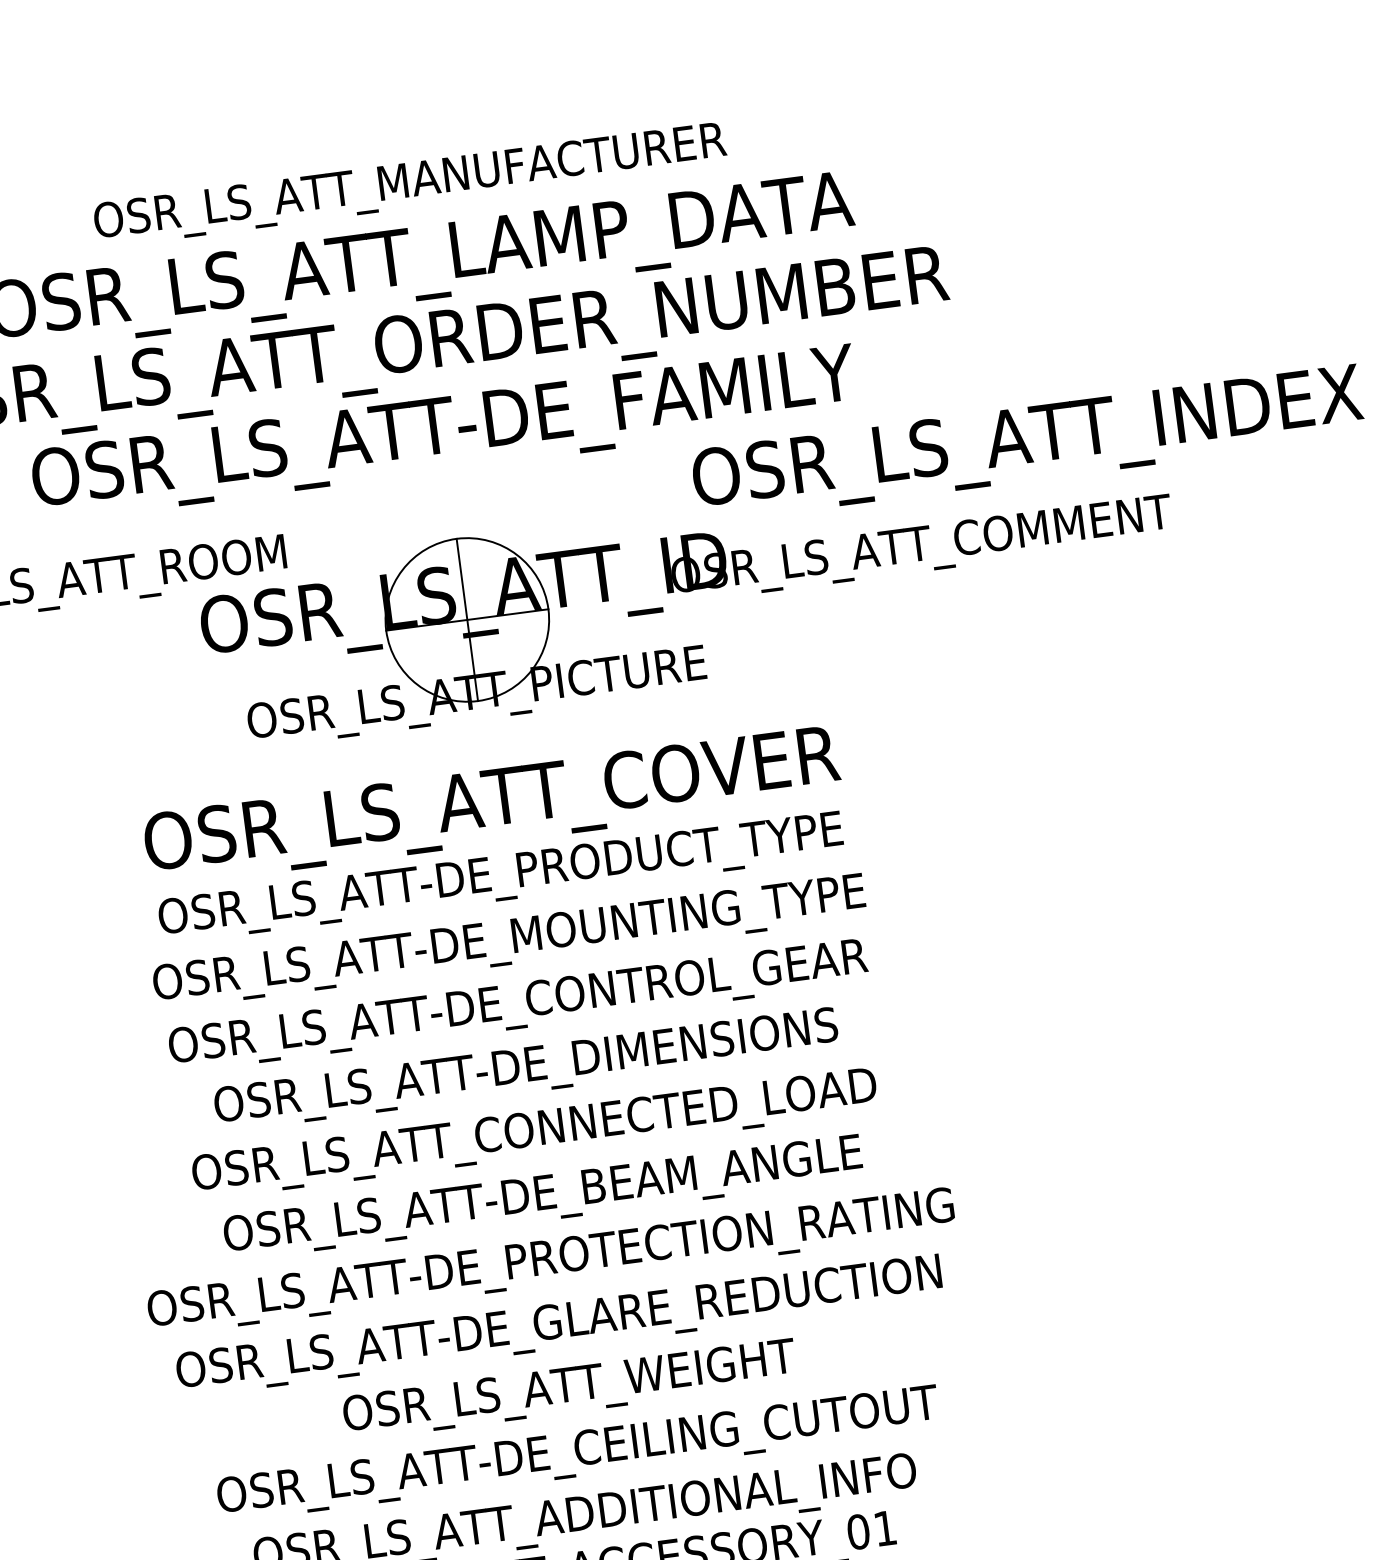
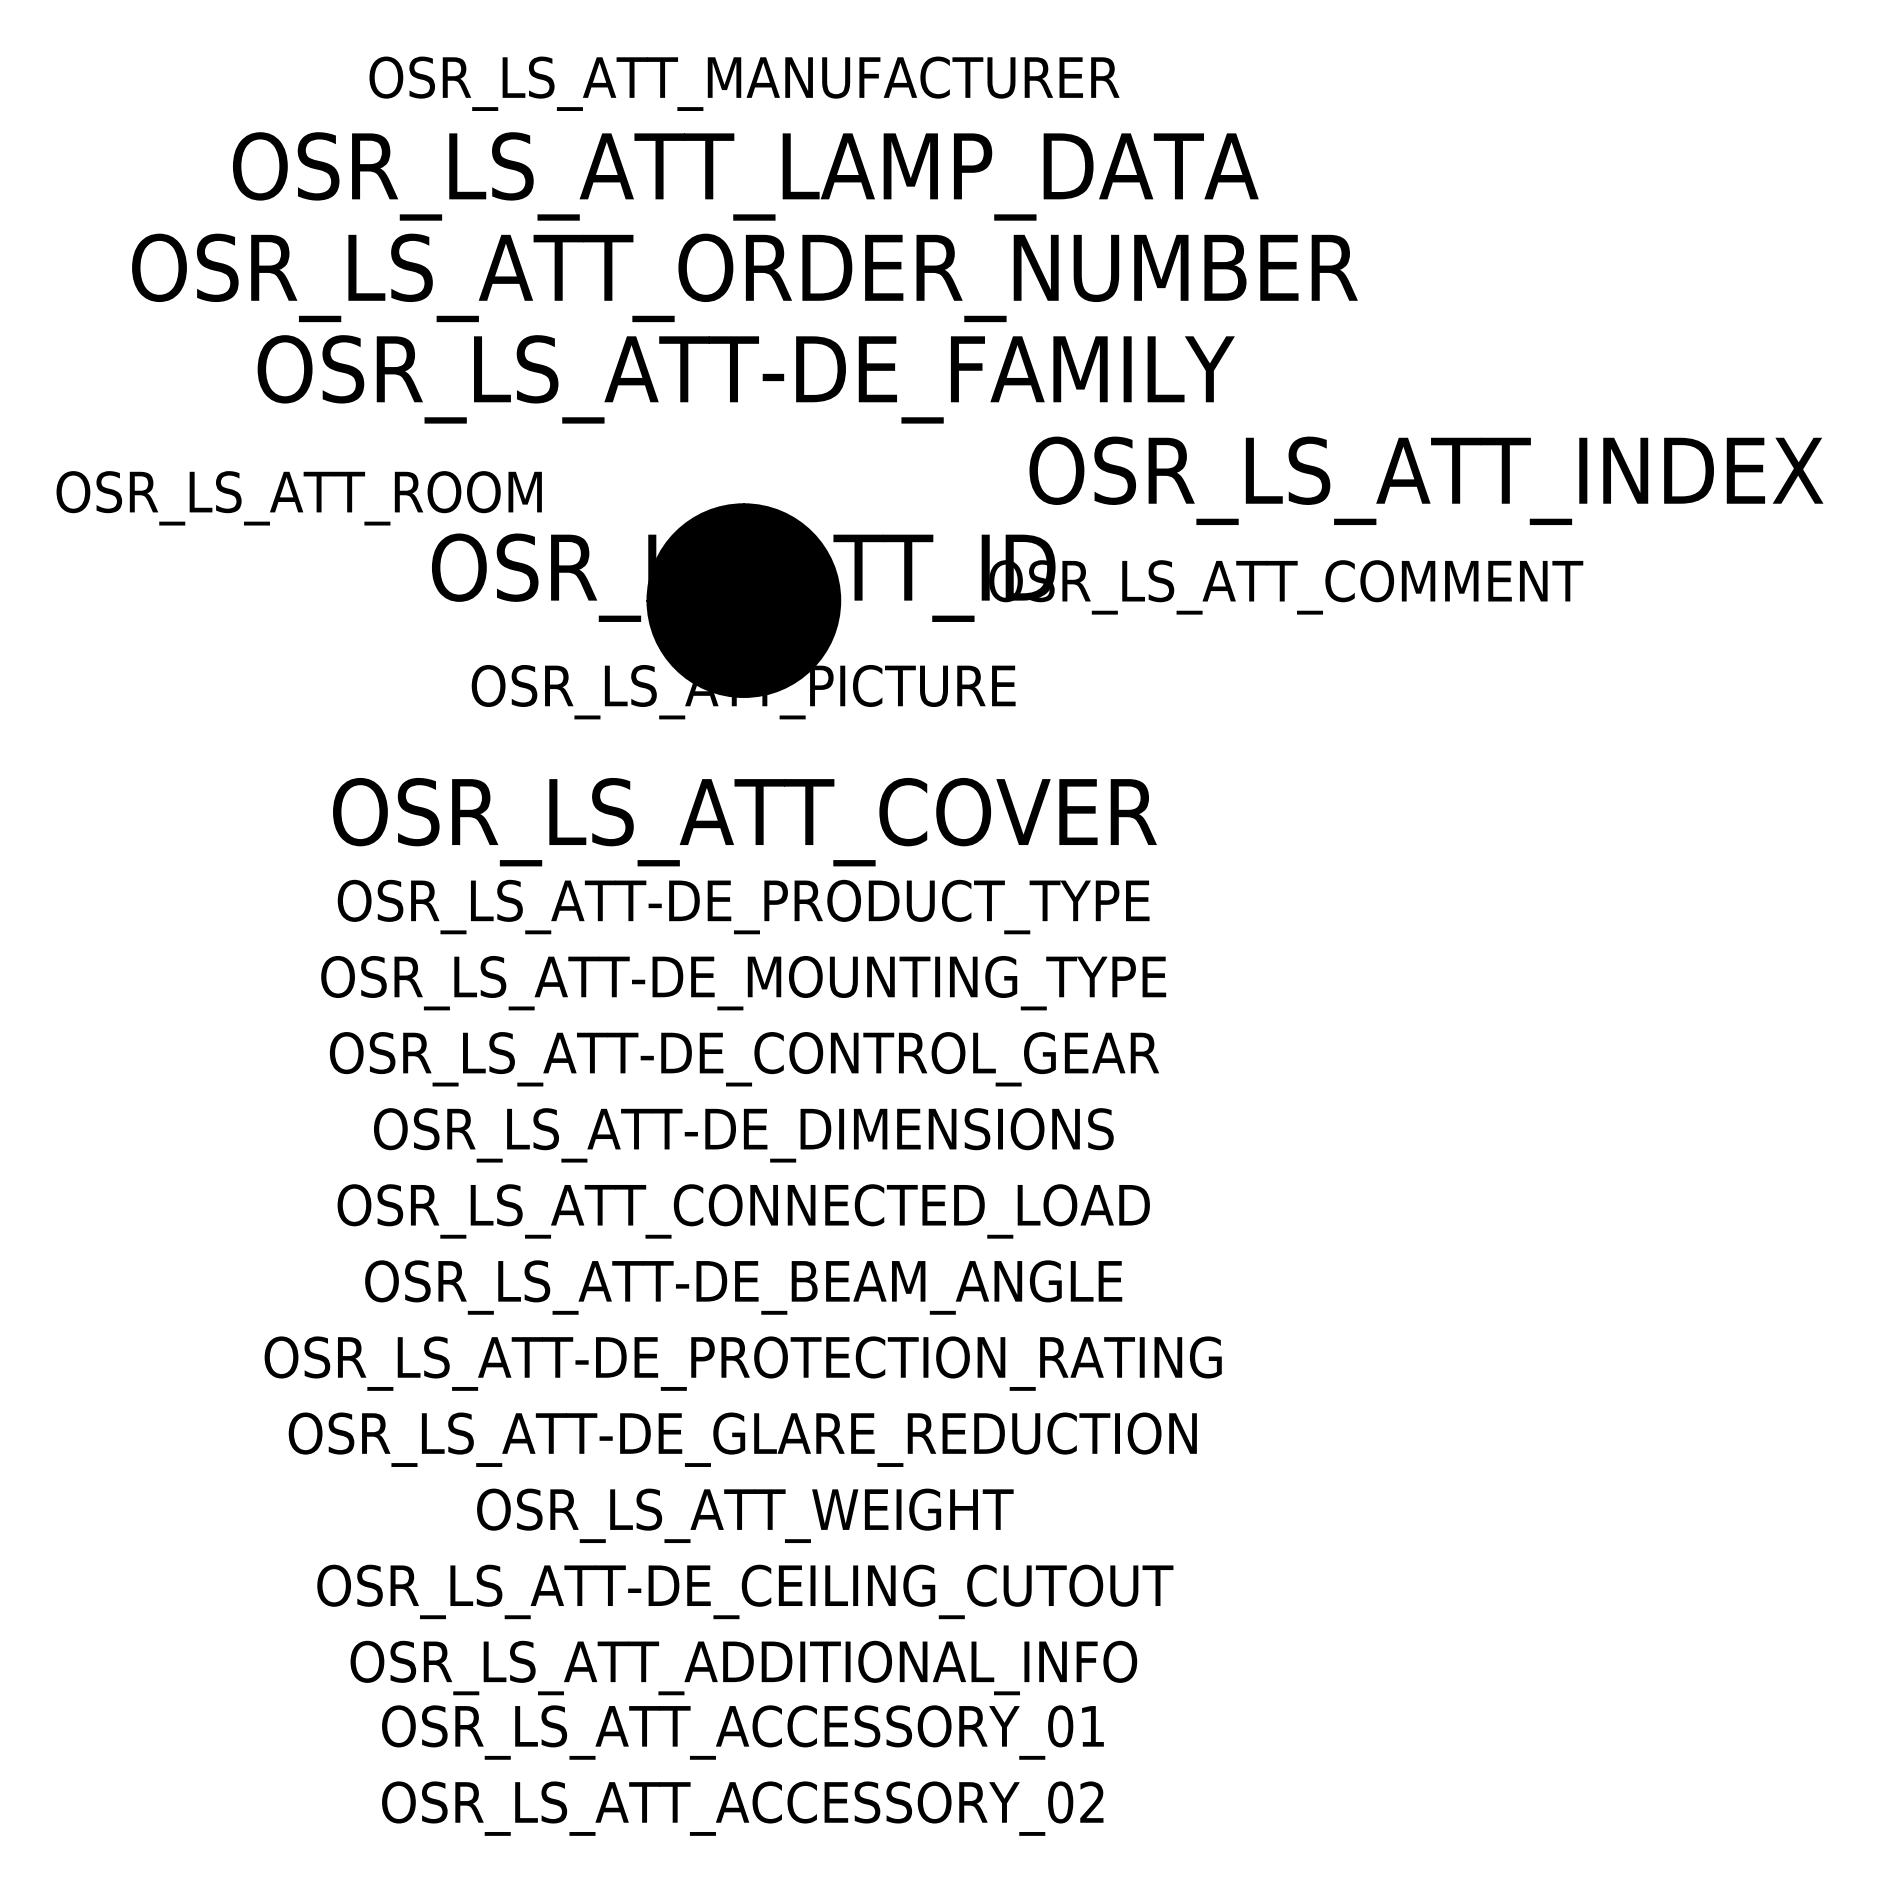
fill: (467, 619) -> (743, 600), added

